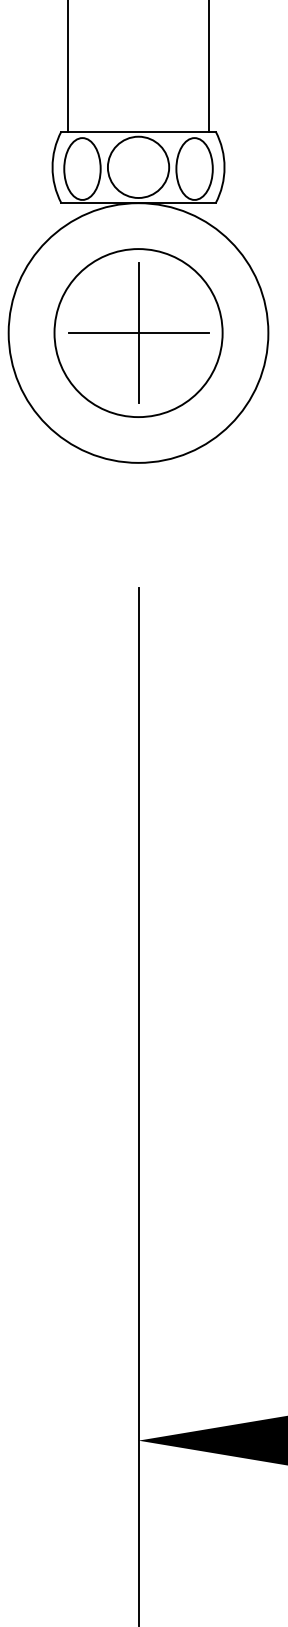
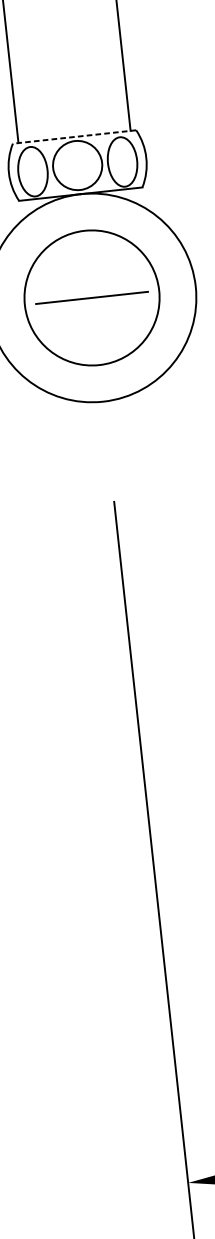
line: (138, 131) -> (74, 136), solid -> dashed
line: (138, 333) -> (92, 298), removed

